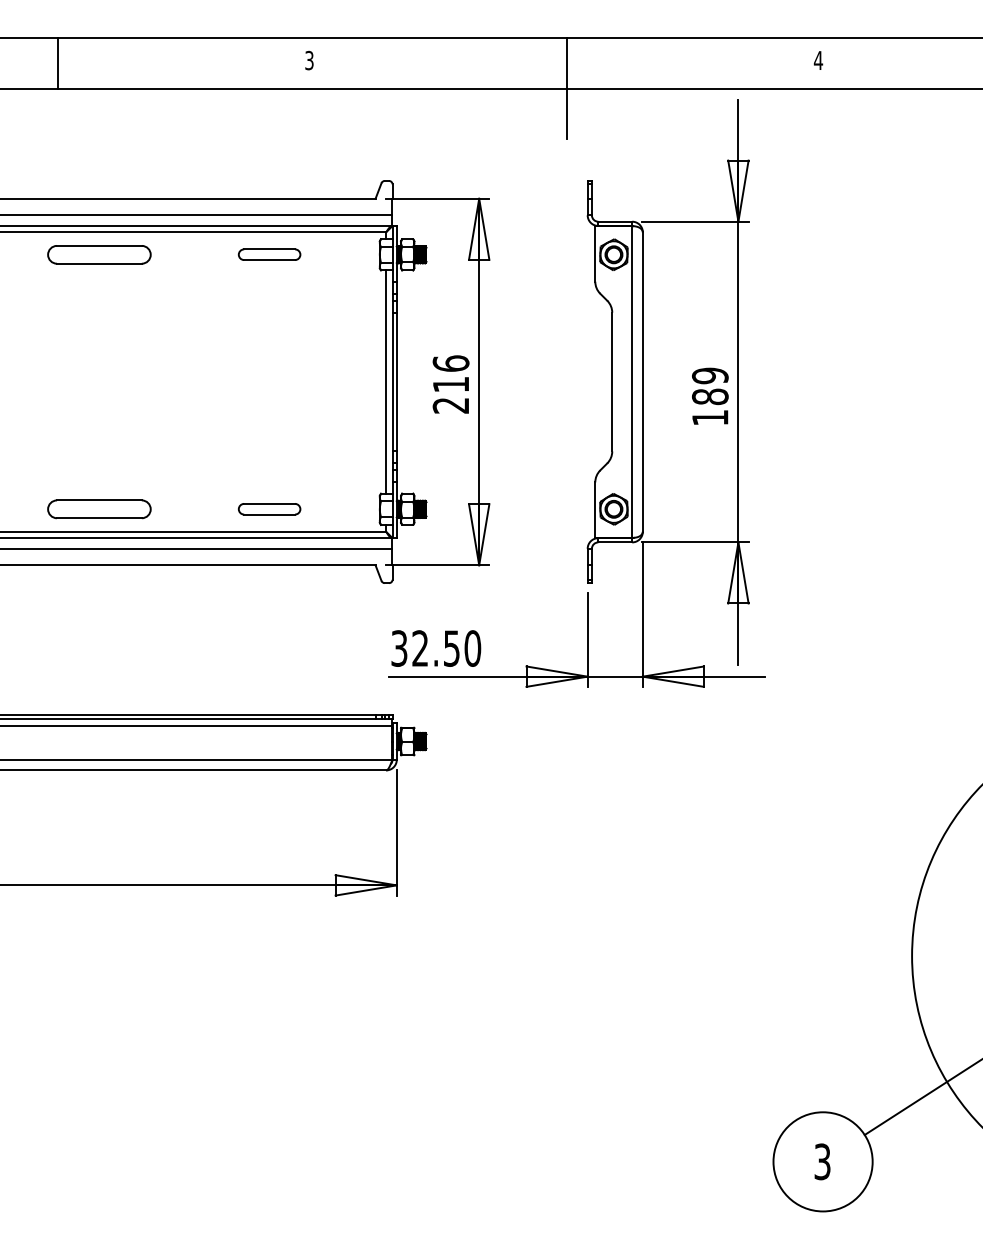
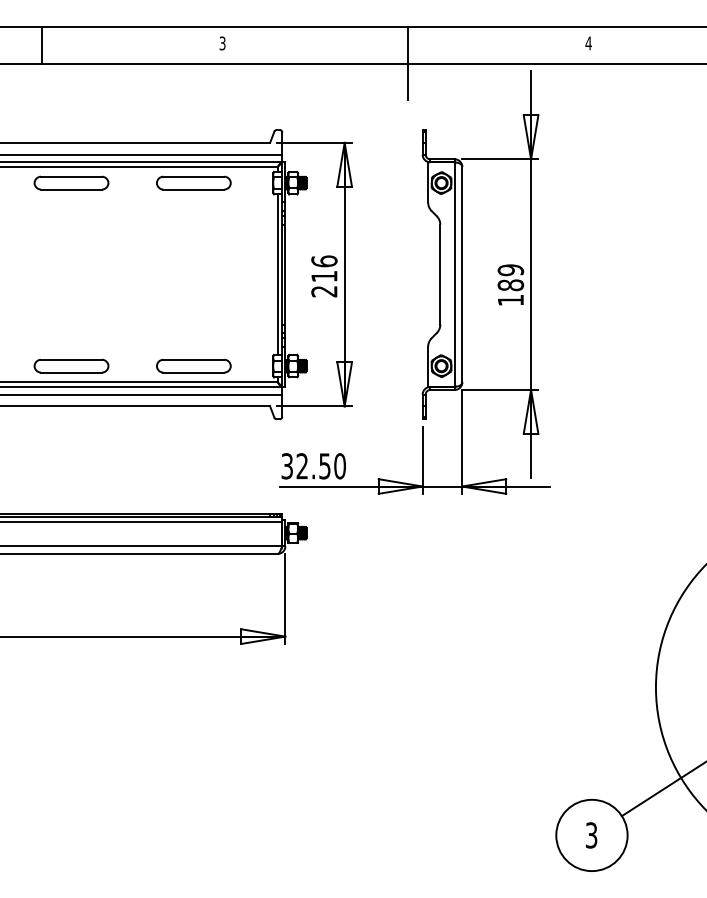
part: (269, 253) -> (193, 182), size x1.67
part: (269, 508) -> (193, 365), size x1.67

